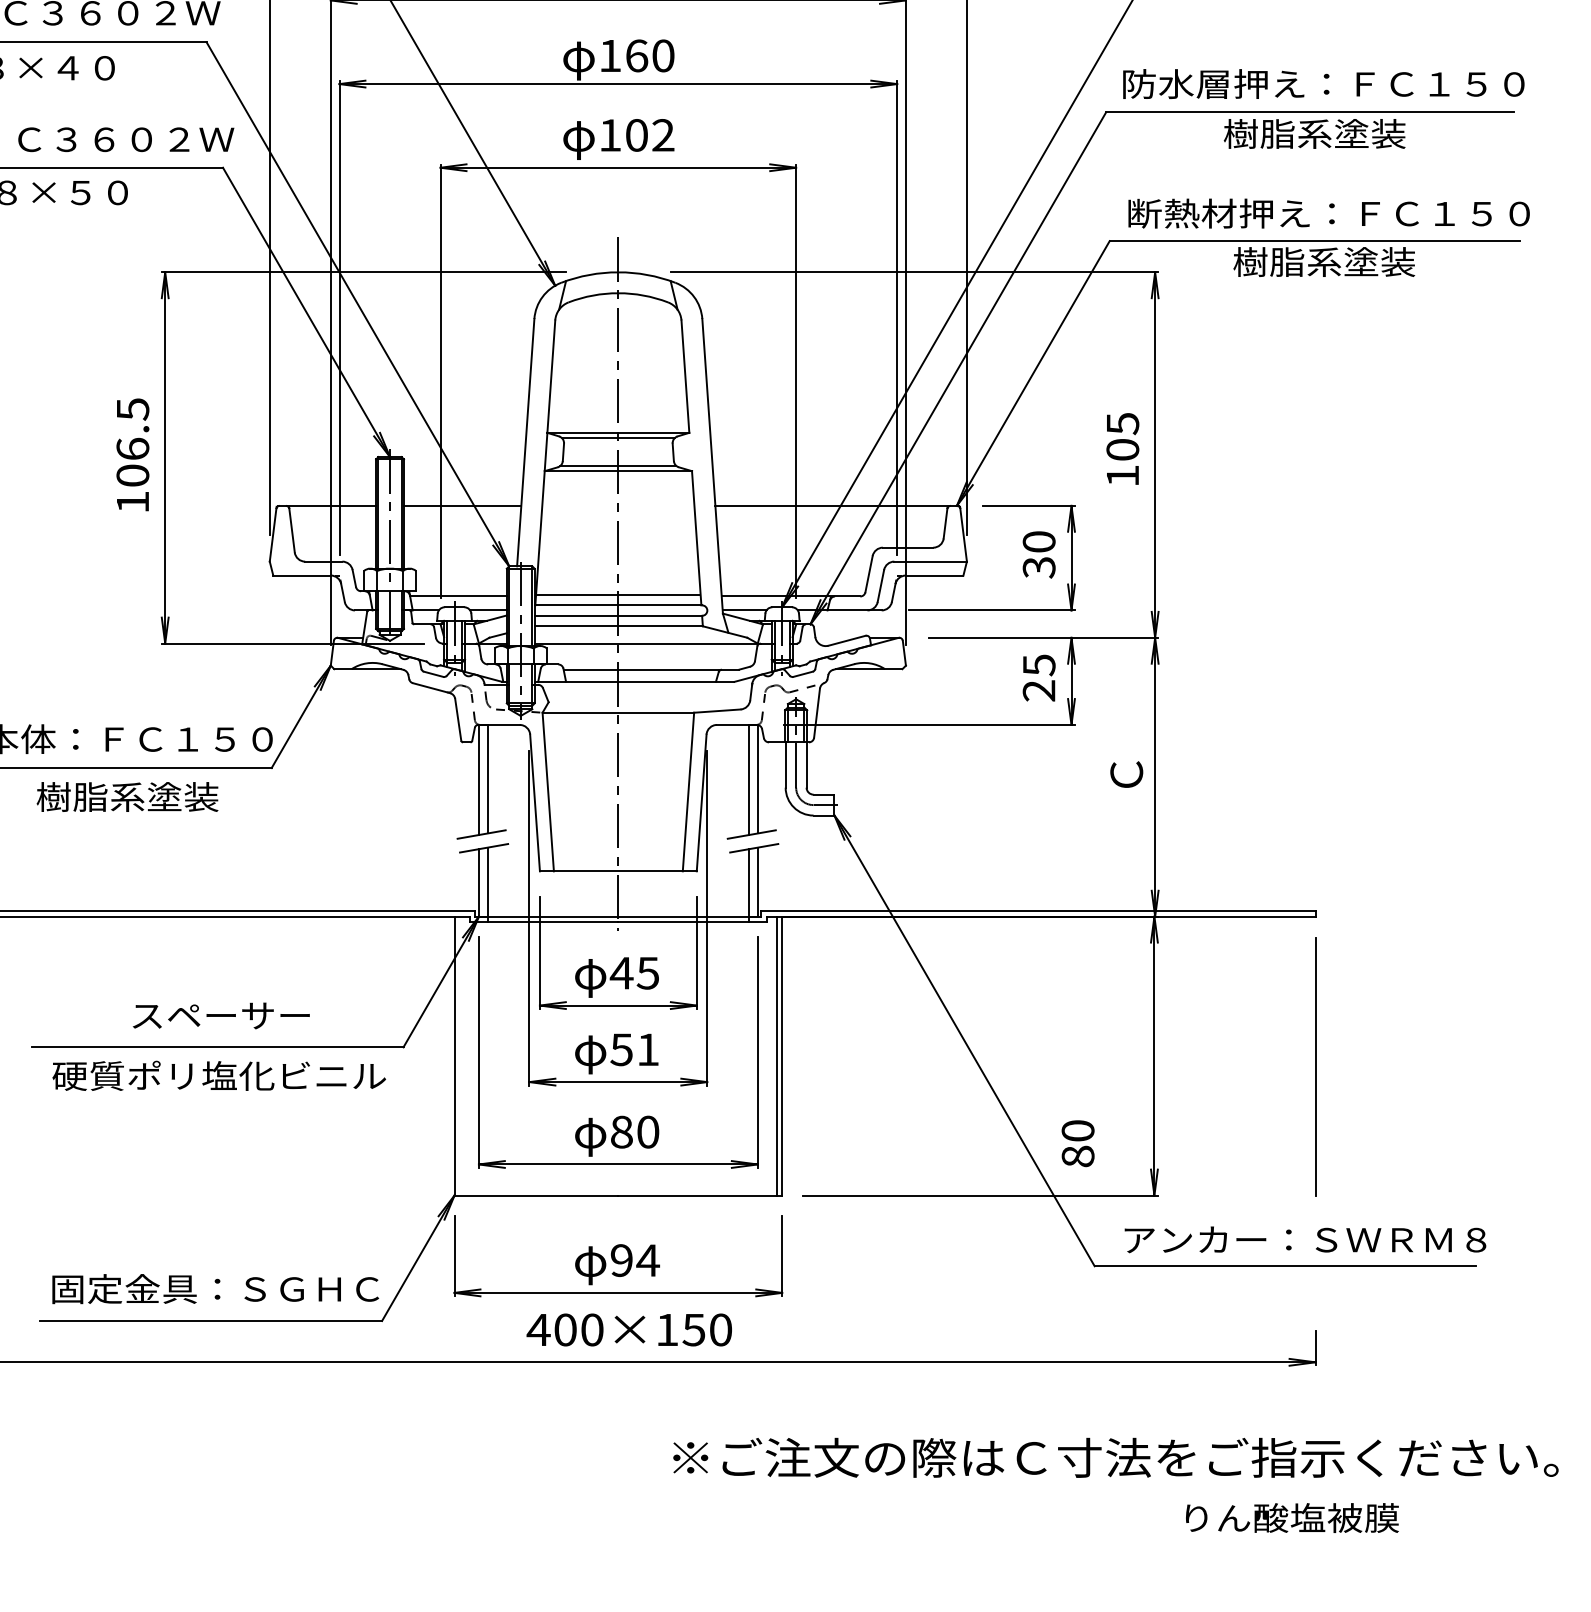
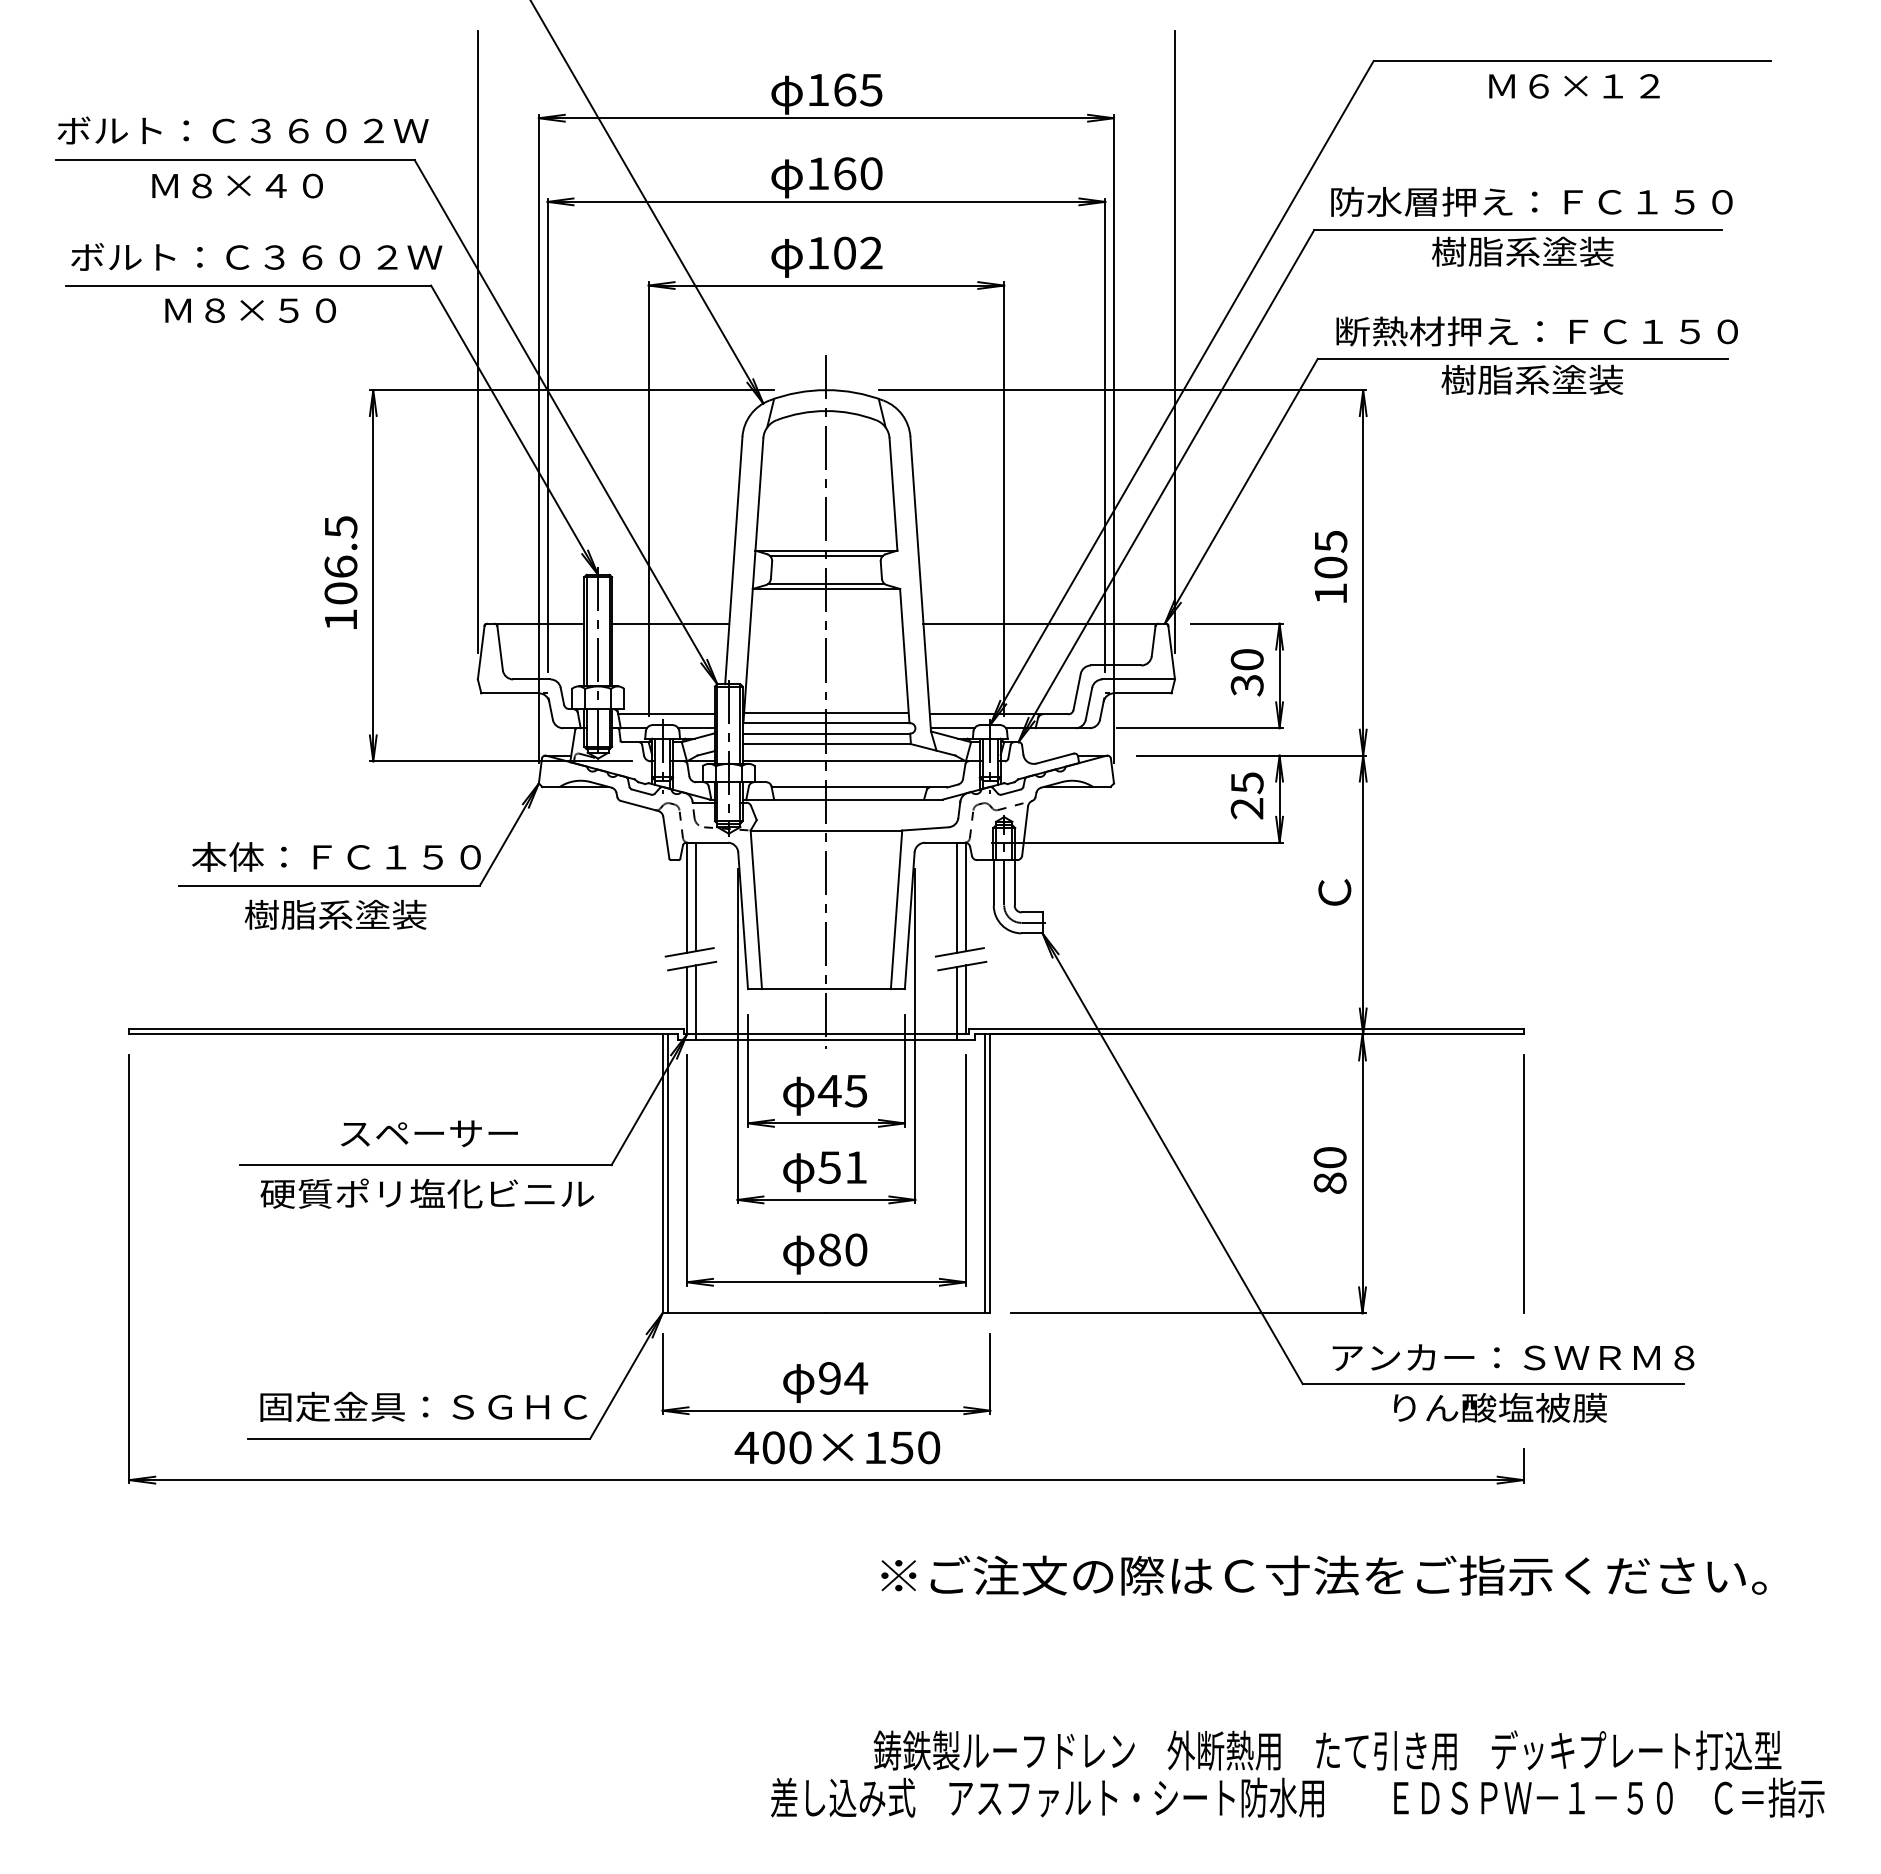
line: (460, 1055) -> (668, 1173), added
text: (1077, 1143) -> (1329, 1170), moved
text: (1292, 1517) -> (1500, 1407), moved

